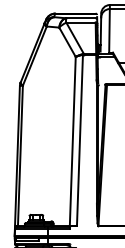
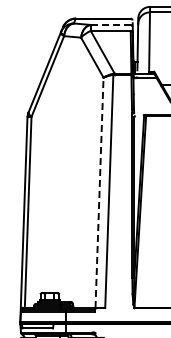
line: (80, 17) -> (110, 24), solid -> dashed
line: (72, 141) -> (99, 192), solid -> dashed

